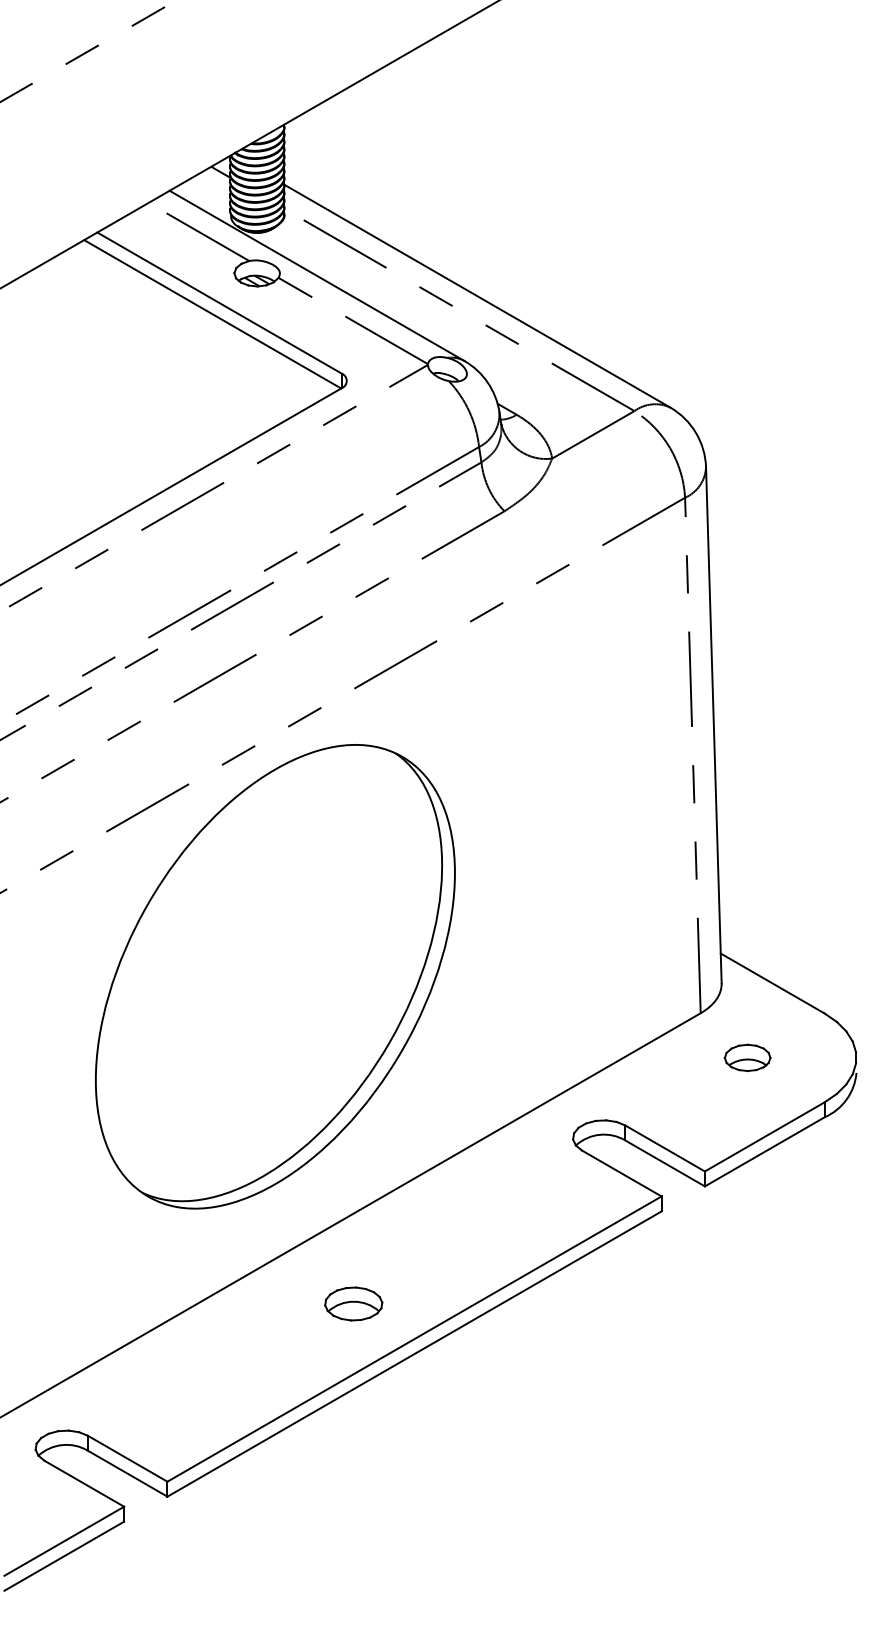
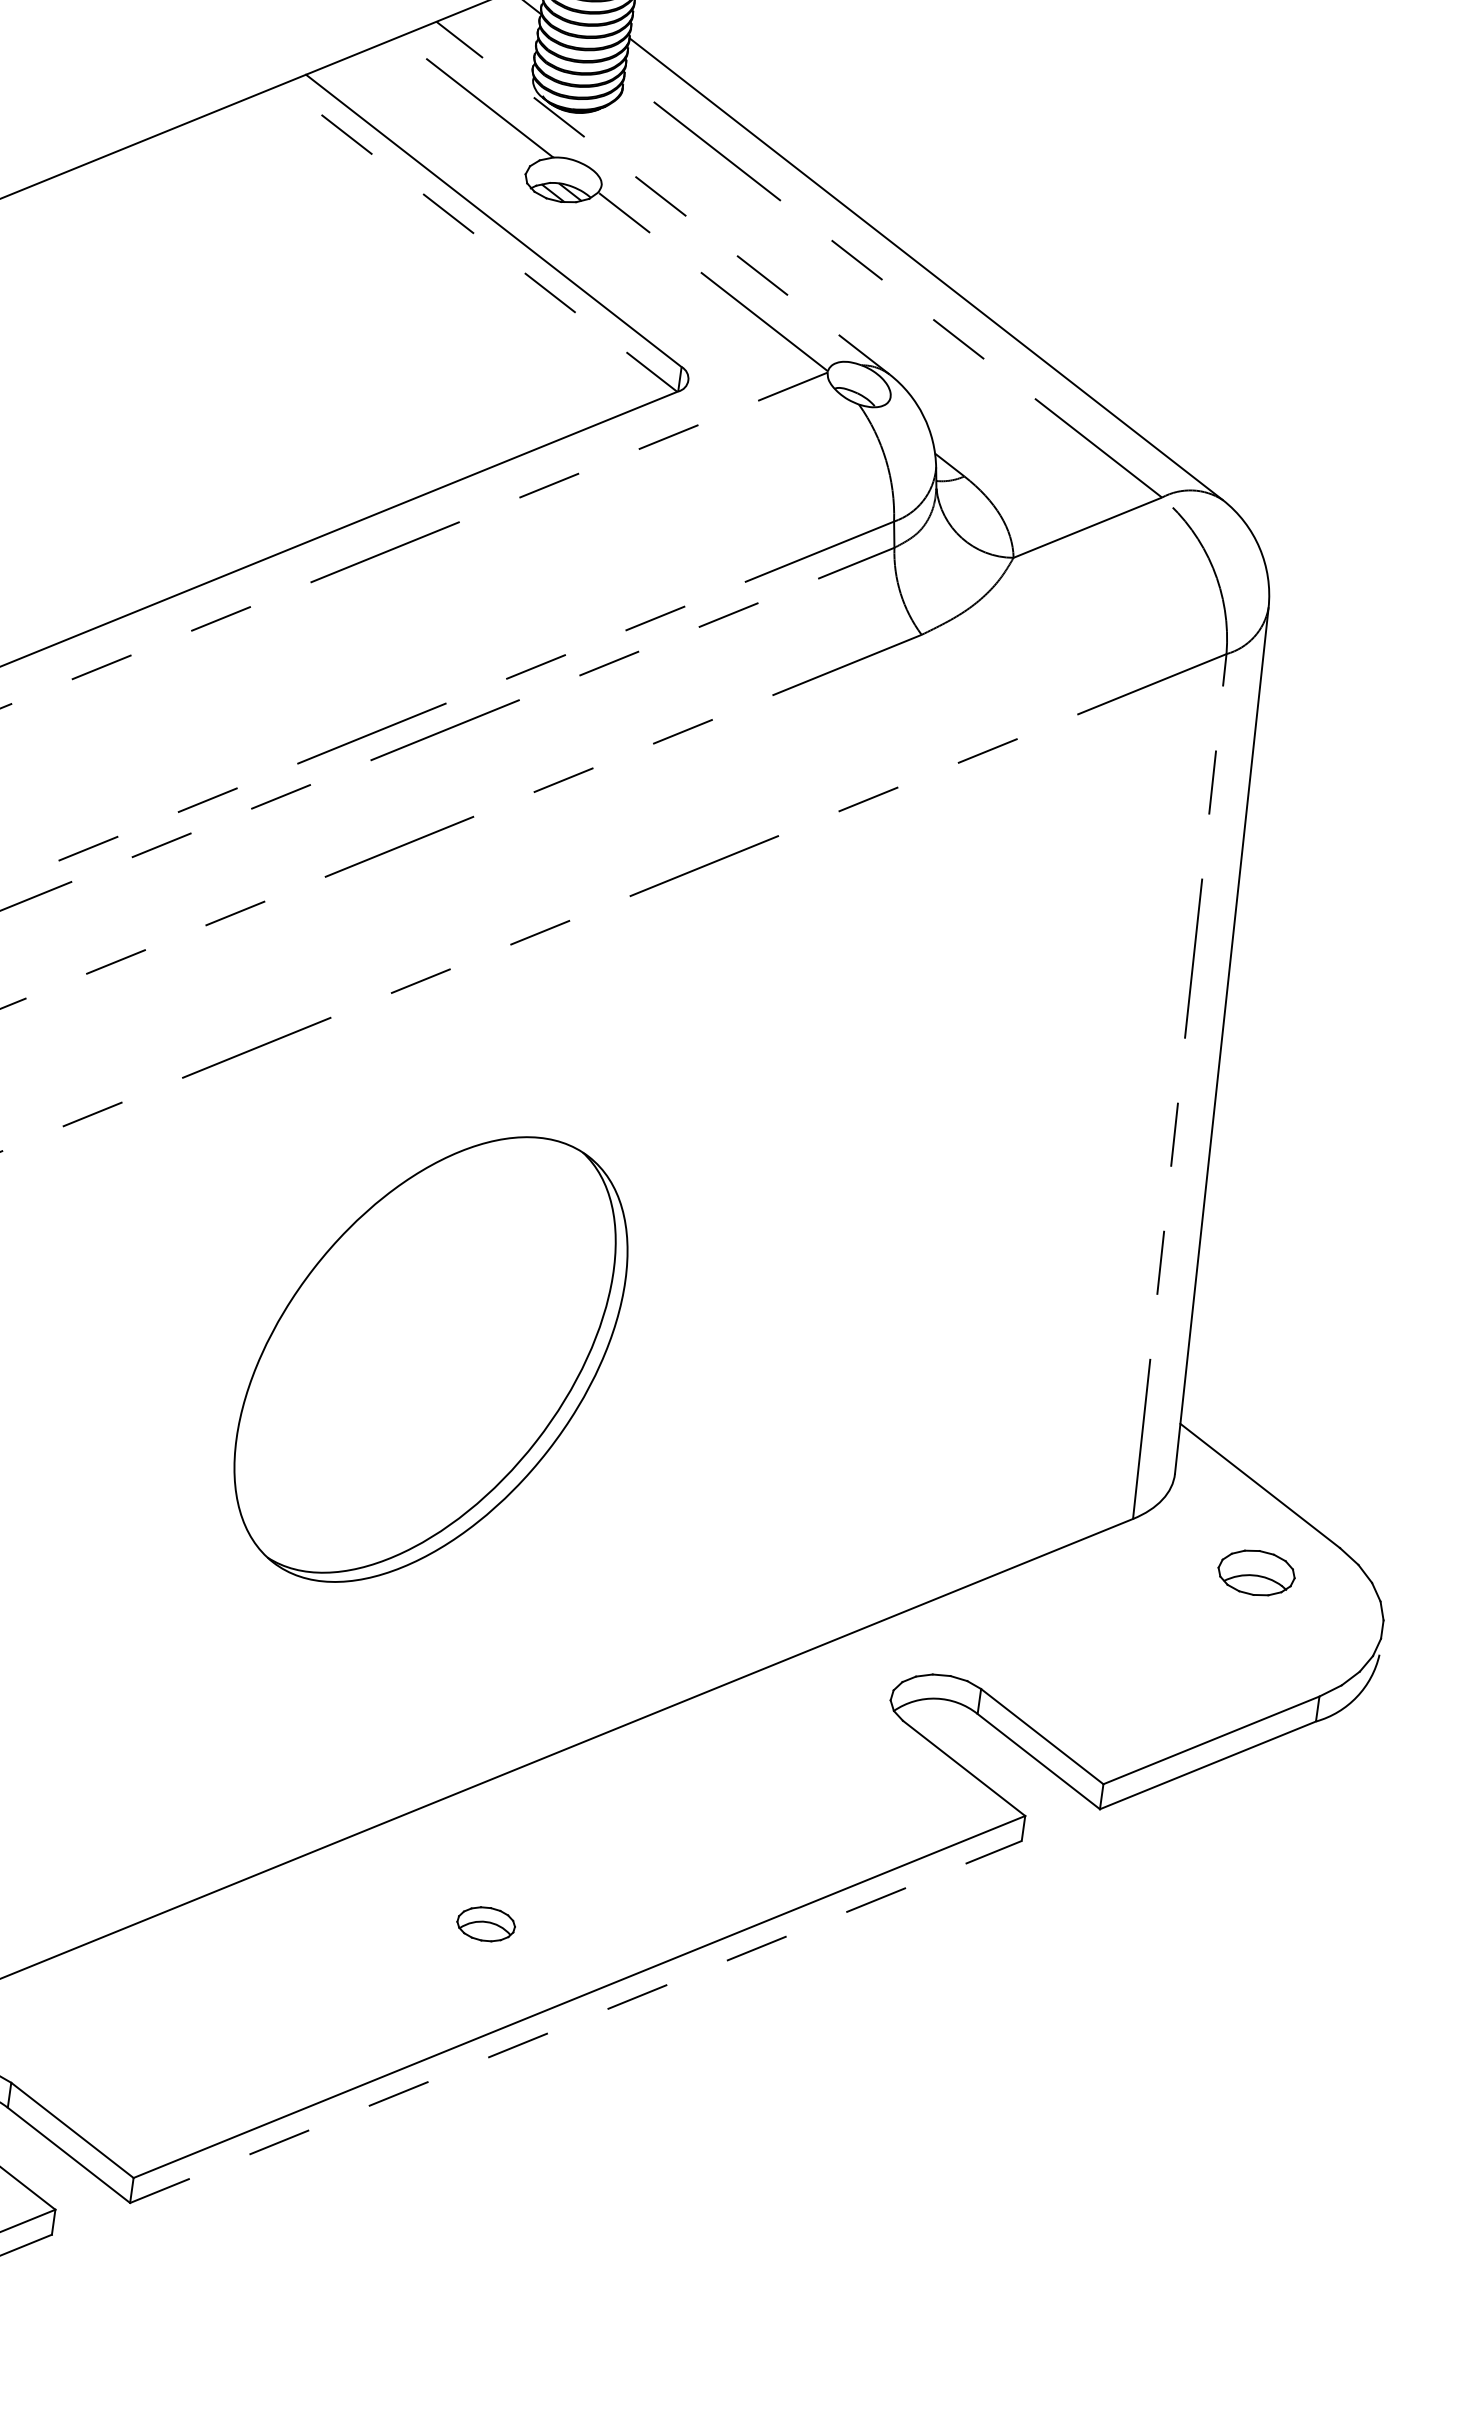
line: (316, 275) -> (662, 197), solid -> dashed
line: (212, 314) -> (479, 238), solid -> dashed
part: (275, 976) -> (431, 1358), size x0.6
part: (747, 1057) -> (1256, 1572), moved
part: (353, 1303) -> (485, 1923), size x0.6
line: (414, 1353) -> (576, 2021), solid -> dashed

